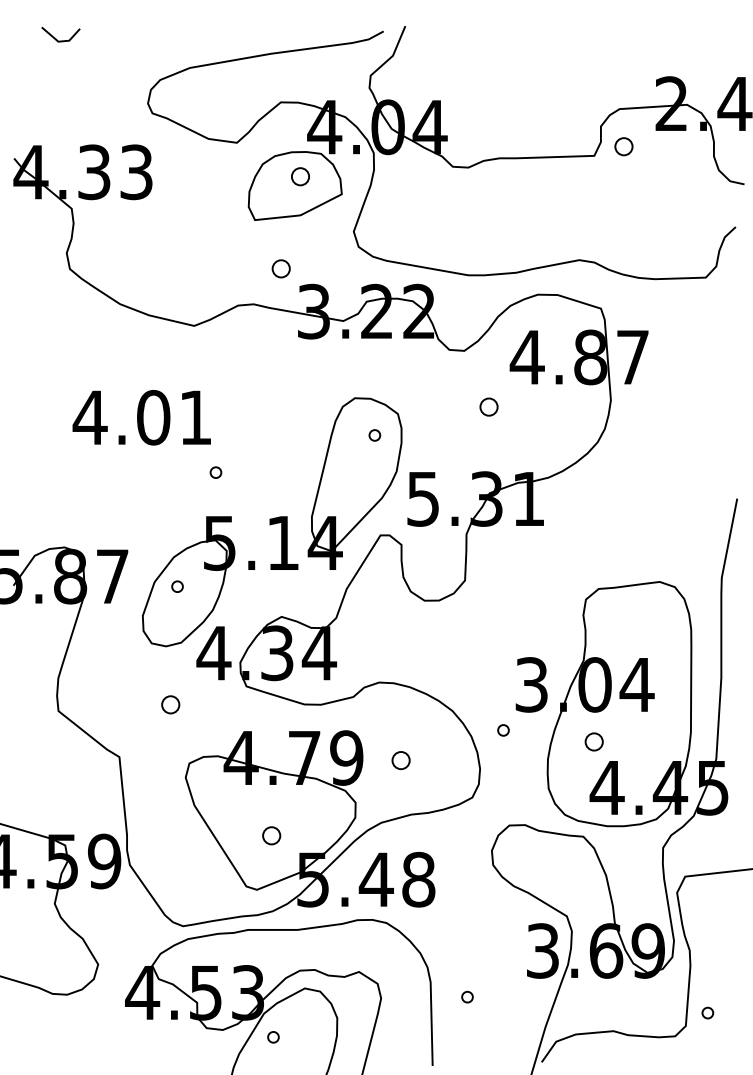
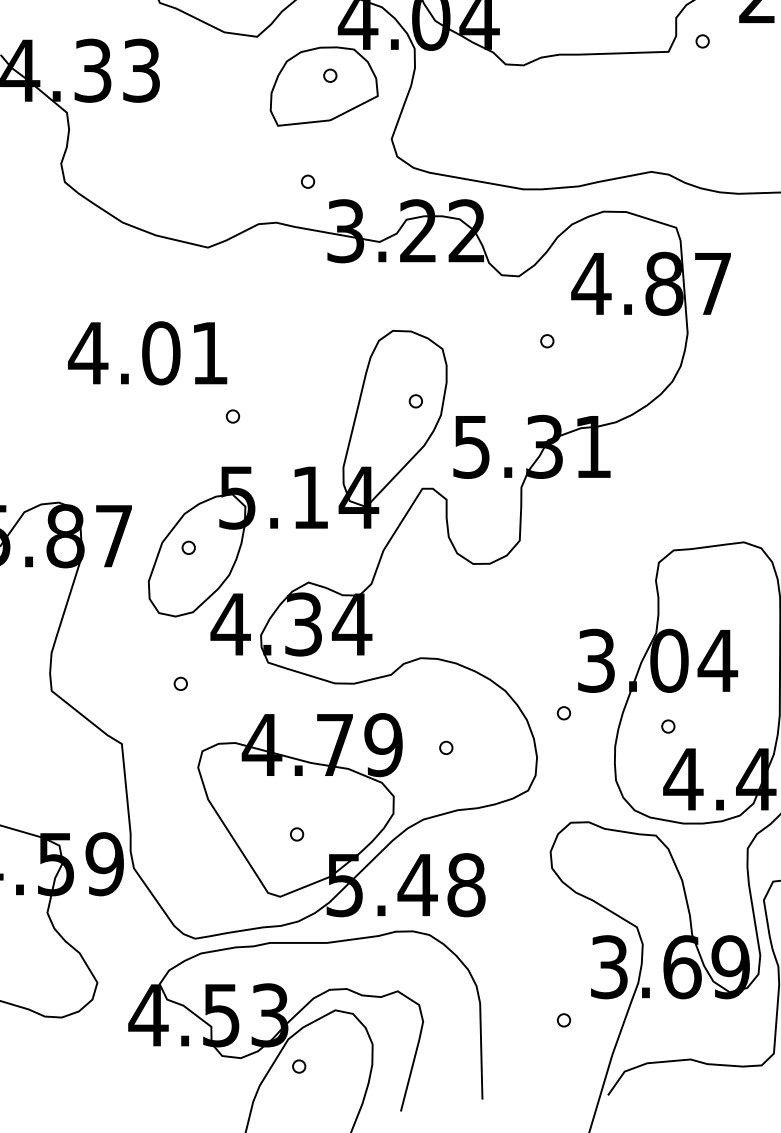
part: (623, 146) -> (702, 41), size x0.62
part: (300, 176) -> (330, 75), size x0.62
part: (280, 268) -> (307, 181), size x0.62
part: (488, 407) -> (546, 341), size x0.62
part: (374, 435) -> (415, 401), moved
part: (170, 704) -> (180, 683), size x0.62
part: (593, 741) -> (667, 726), size x0.62
part: (401, 760) -> (446, 747), size x0.62
part: (271, 835) -> (296, 834), size x0.62
part: (467, 996) -> (563, 1019), moved

